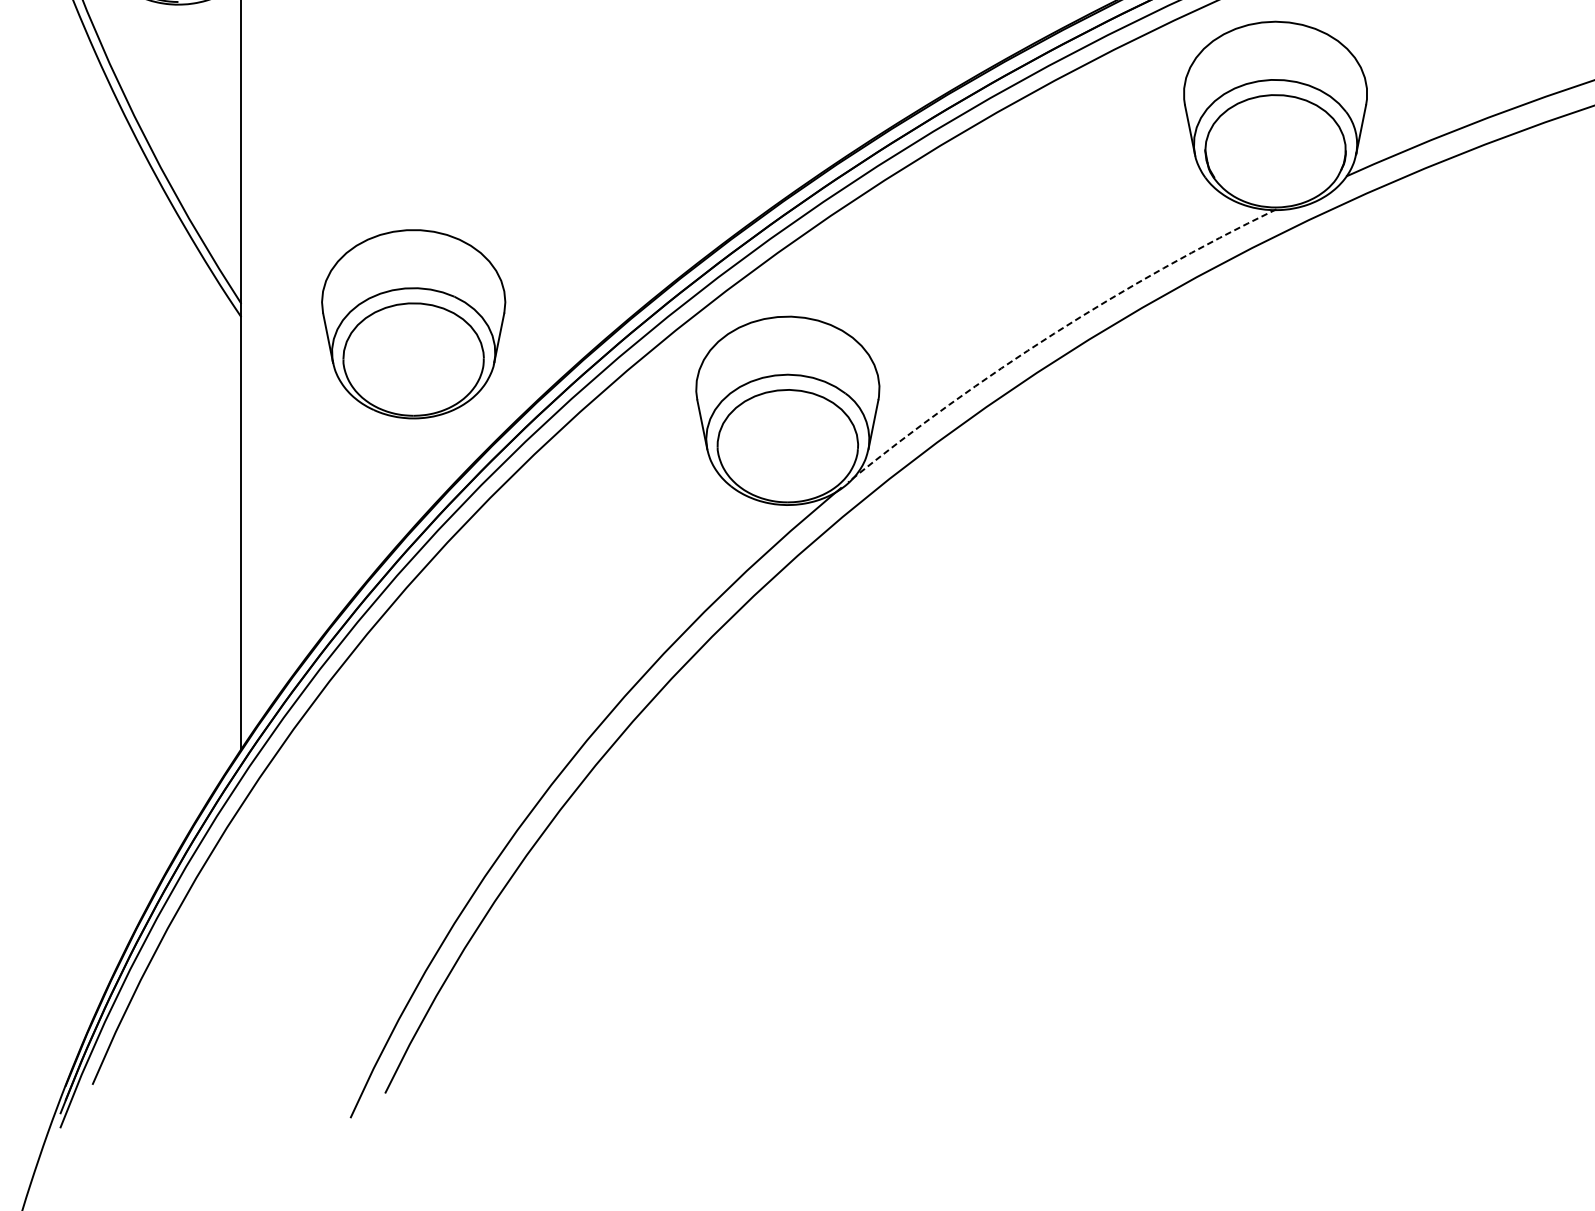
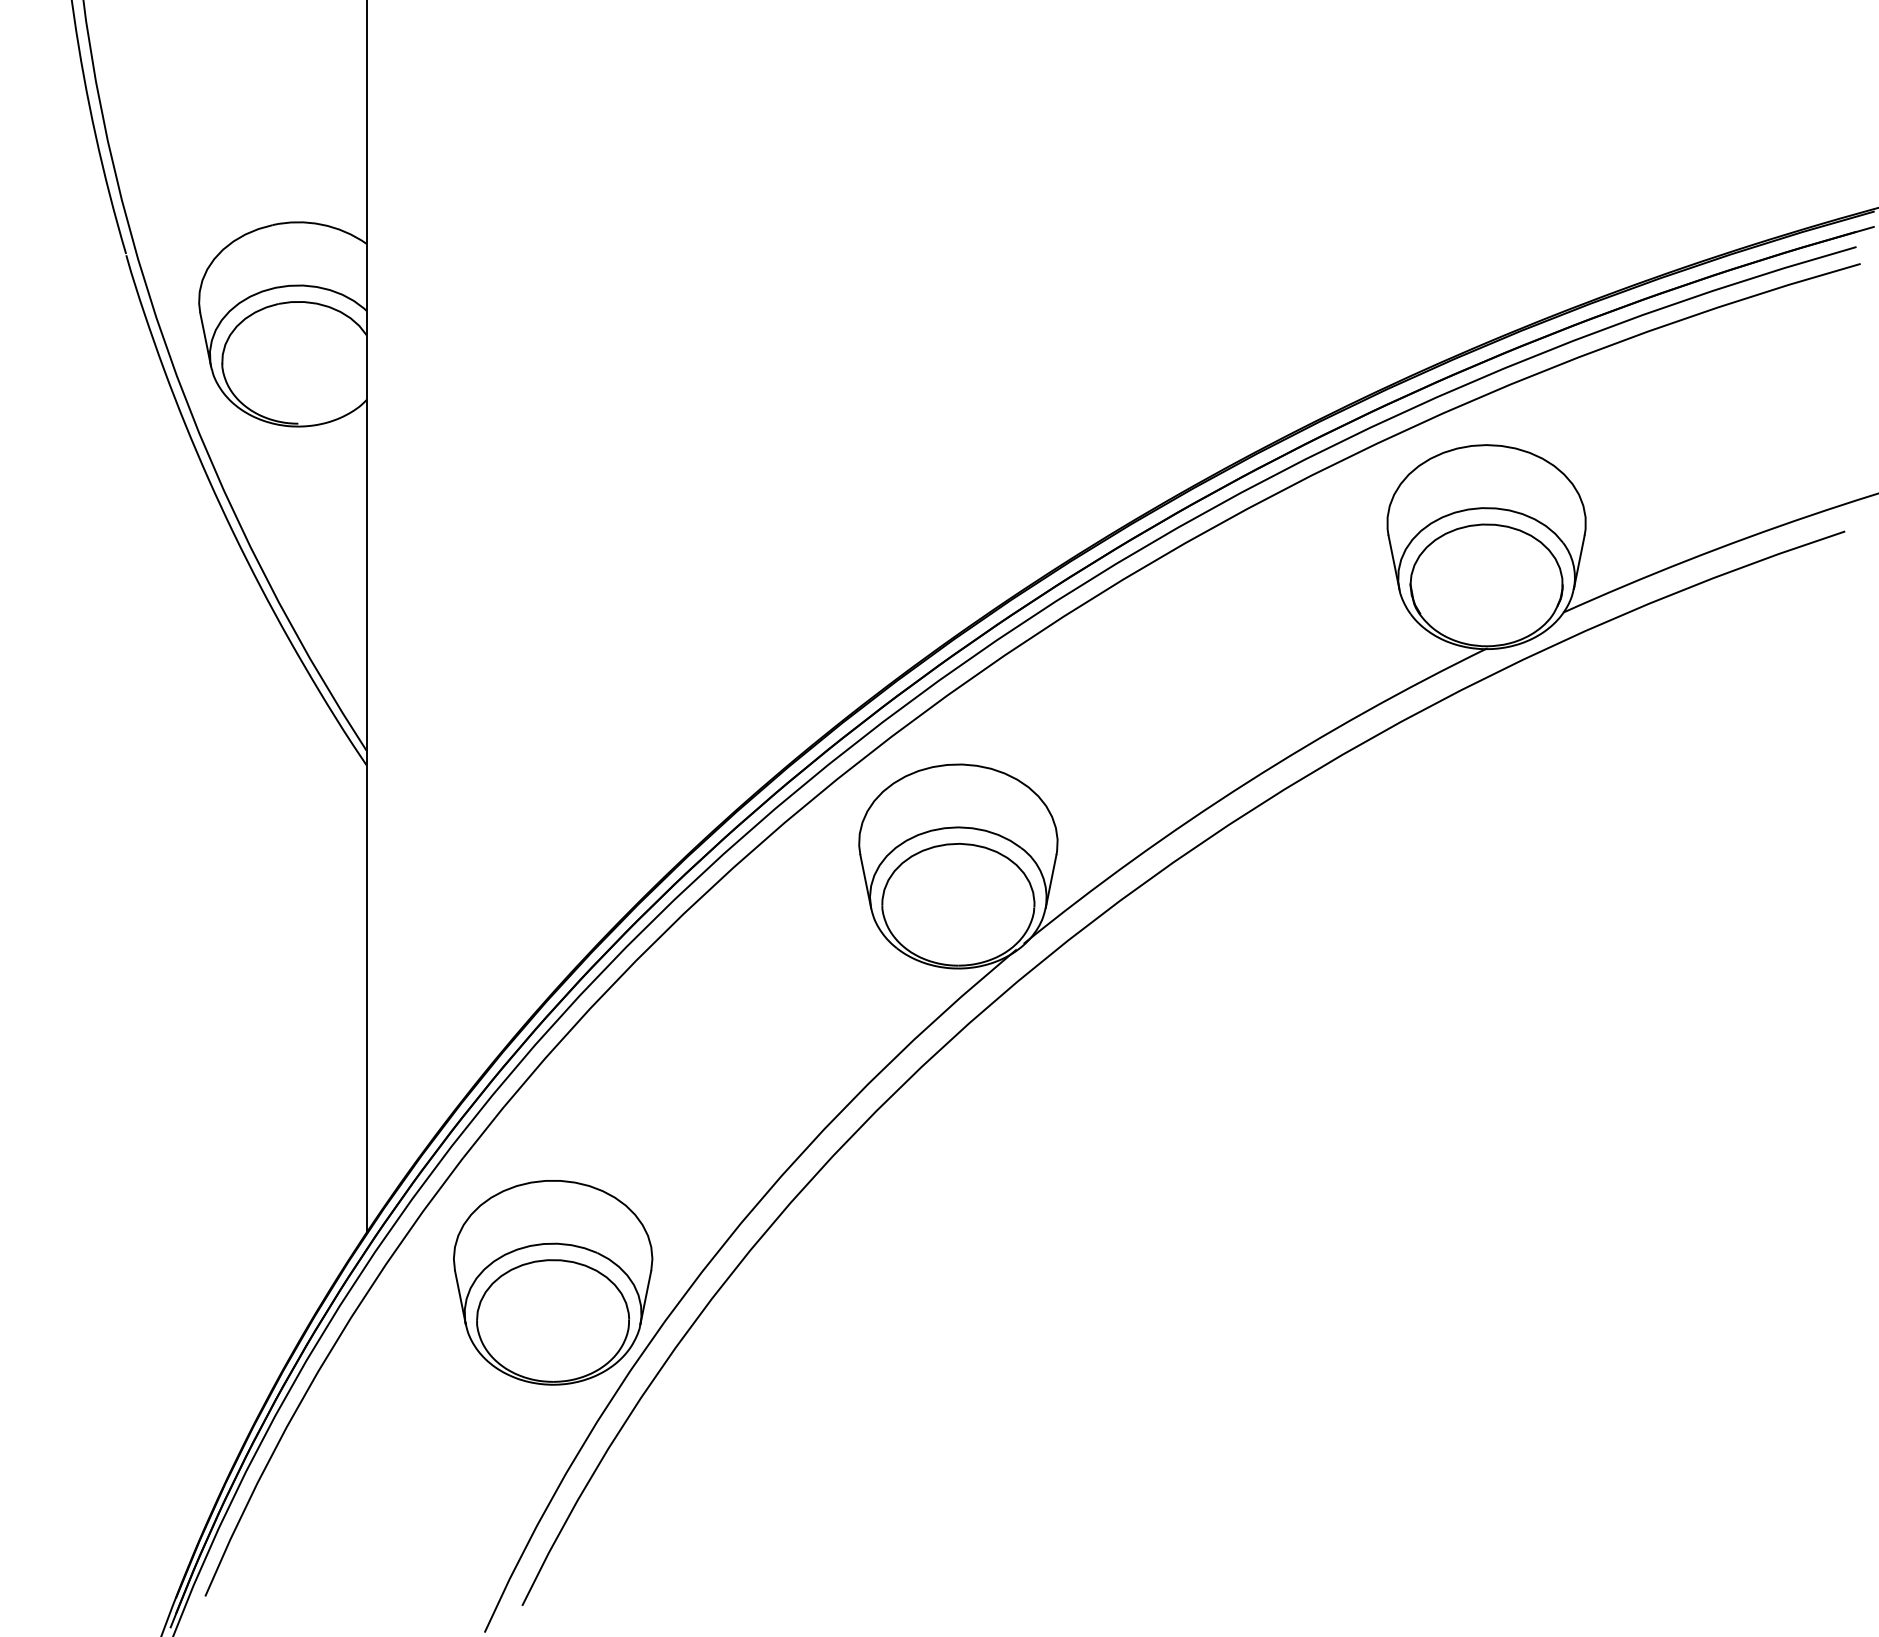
part: (414, 324) -> (553, 1282), moved
arc: (1054, 333) -> (1247, 782), dashed -> solid

